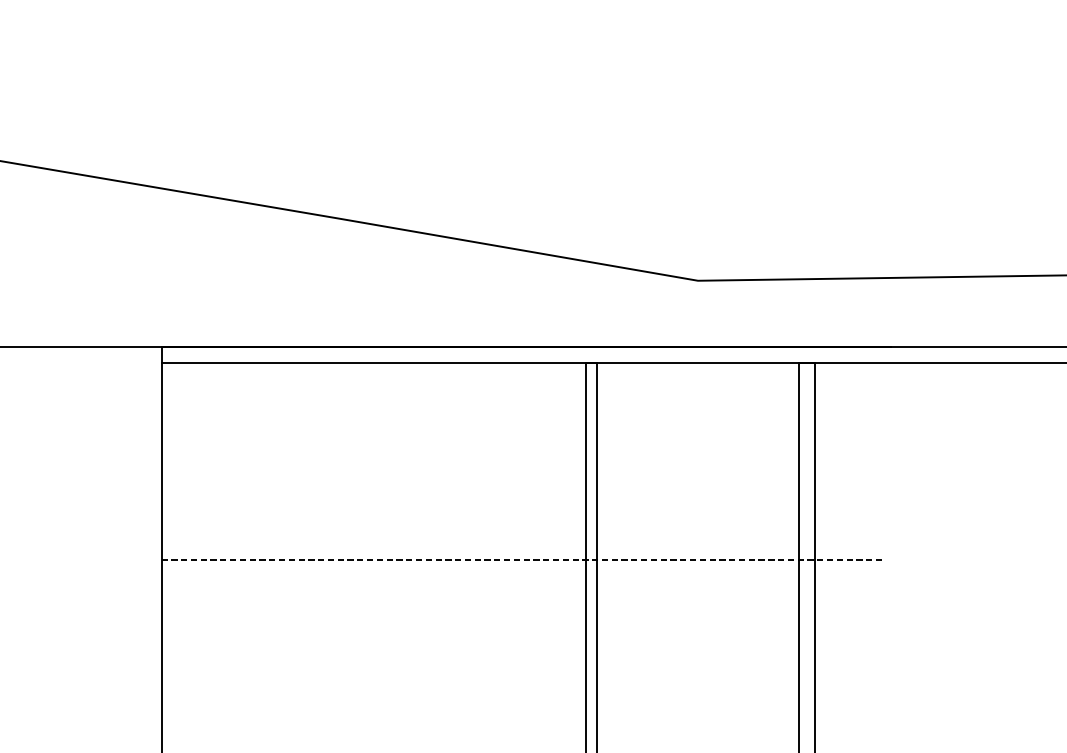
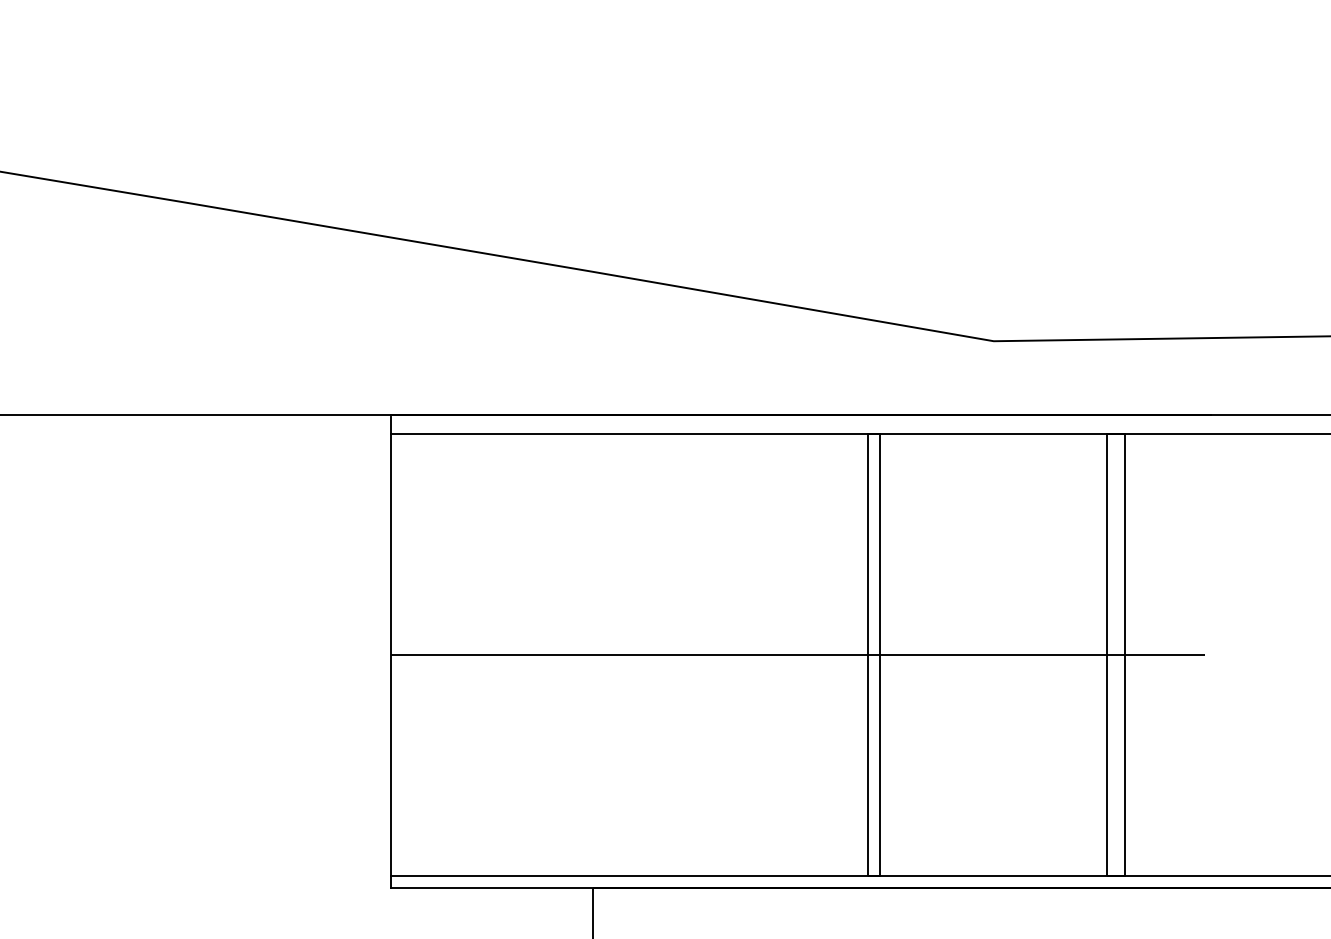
line: (524, 560) -> (798, 655), dashed -> solid

